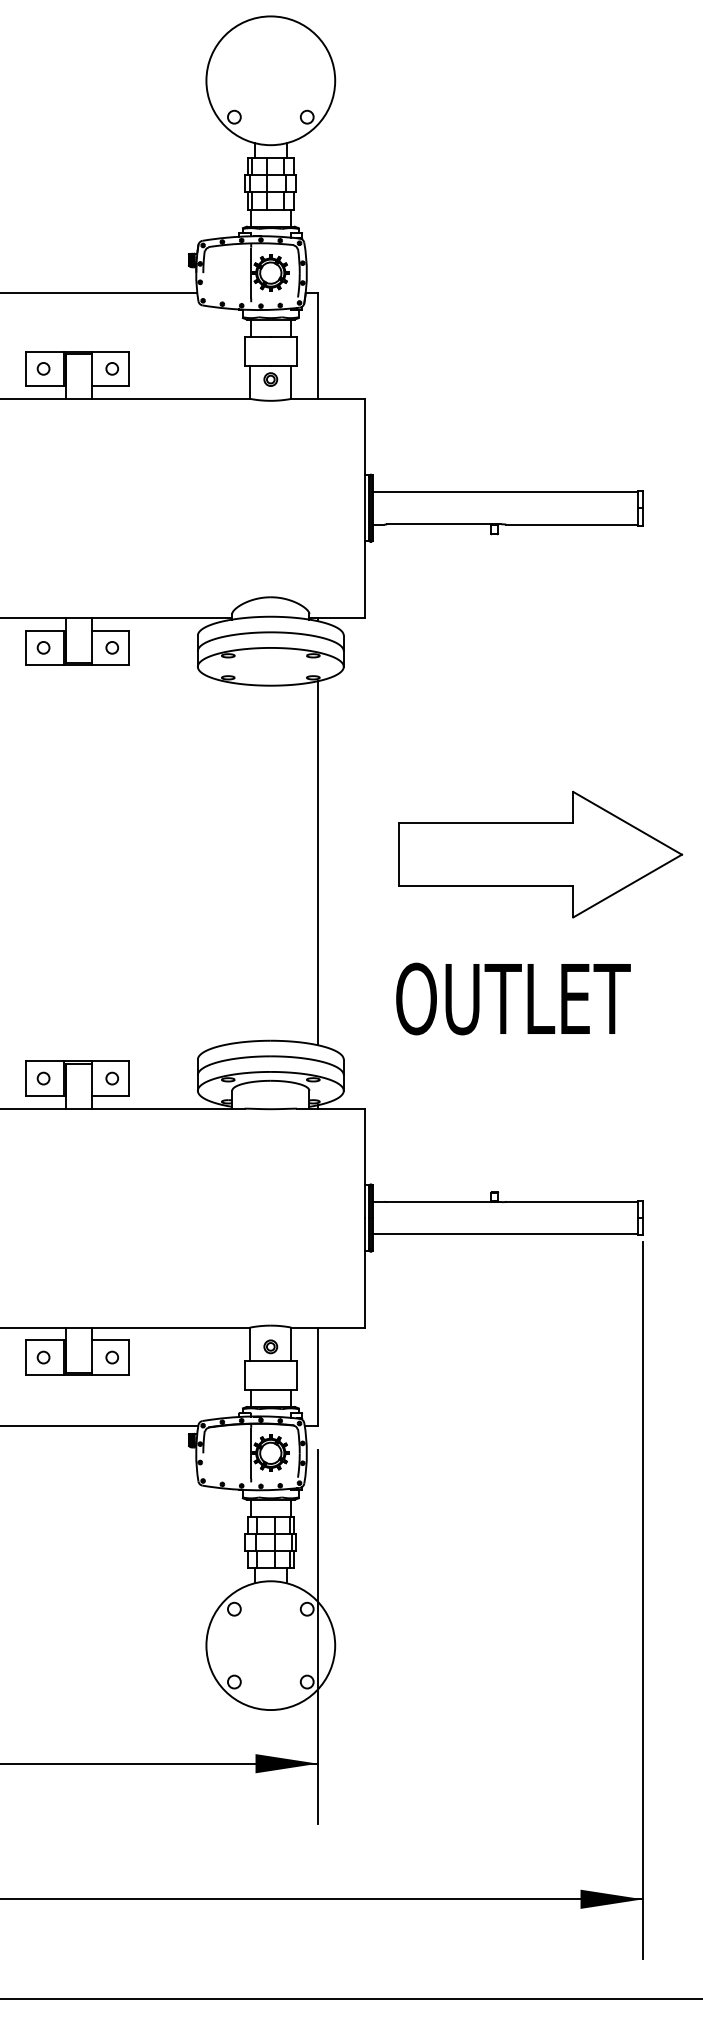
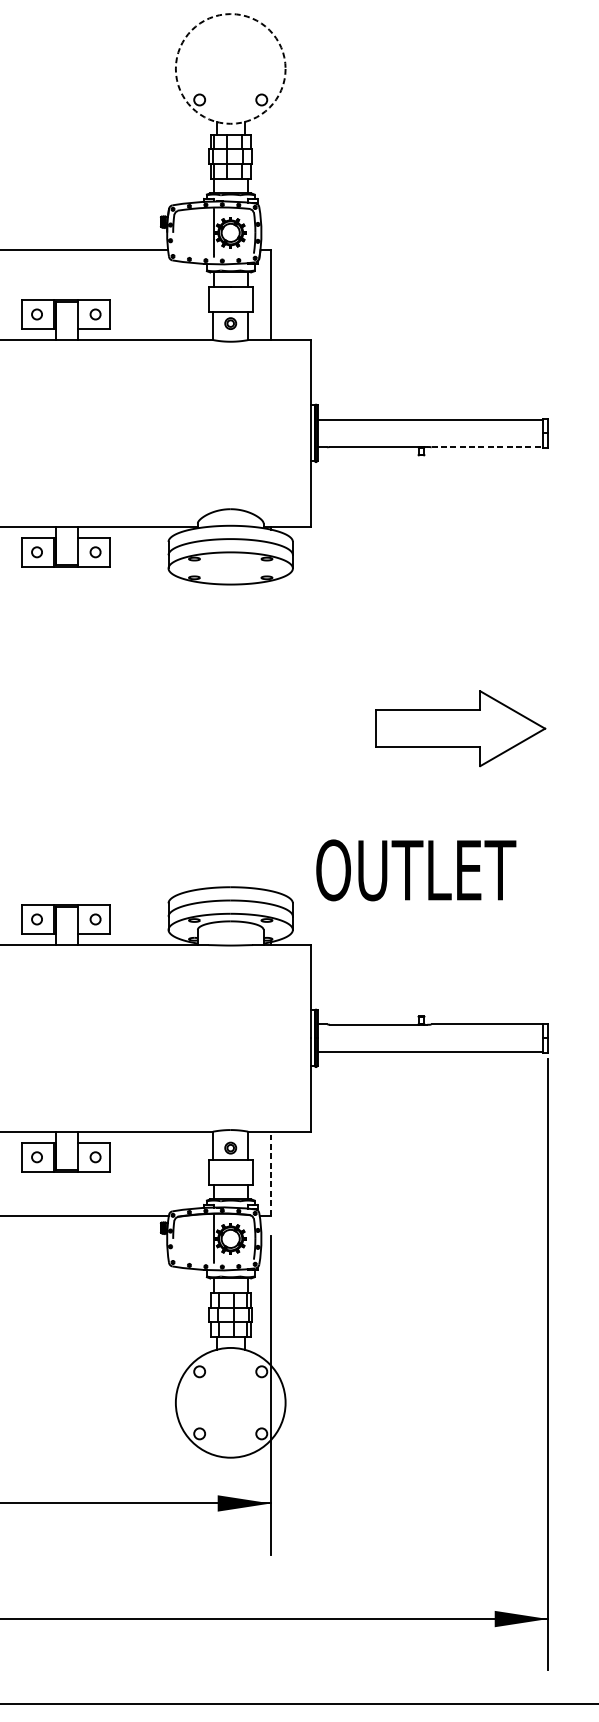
circle: (270, 80) -> (230, 68), solid -> dashed
line: (571, 524) -> (487, 447), solid -> dashed
part: (540, 854) -> (460, 728), size x0.7
line: (318, 863) -> (271, 736), removed
text: (513, 998) -> (416, 869), moved
line: (318, 1376) -> (271, 1173), solid -> dashed

